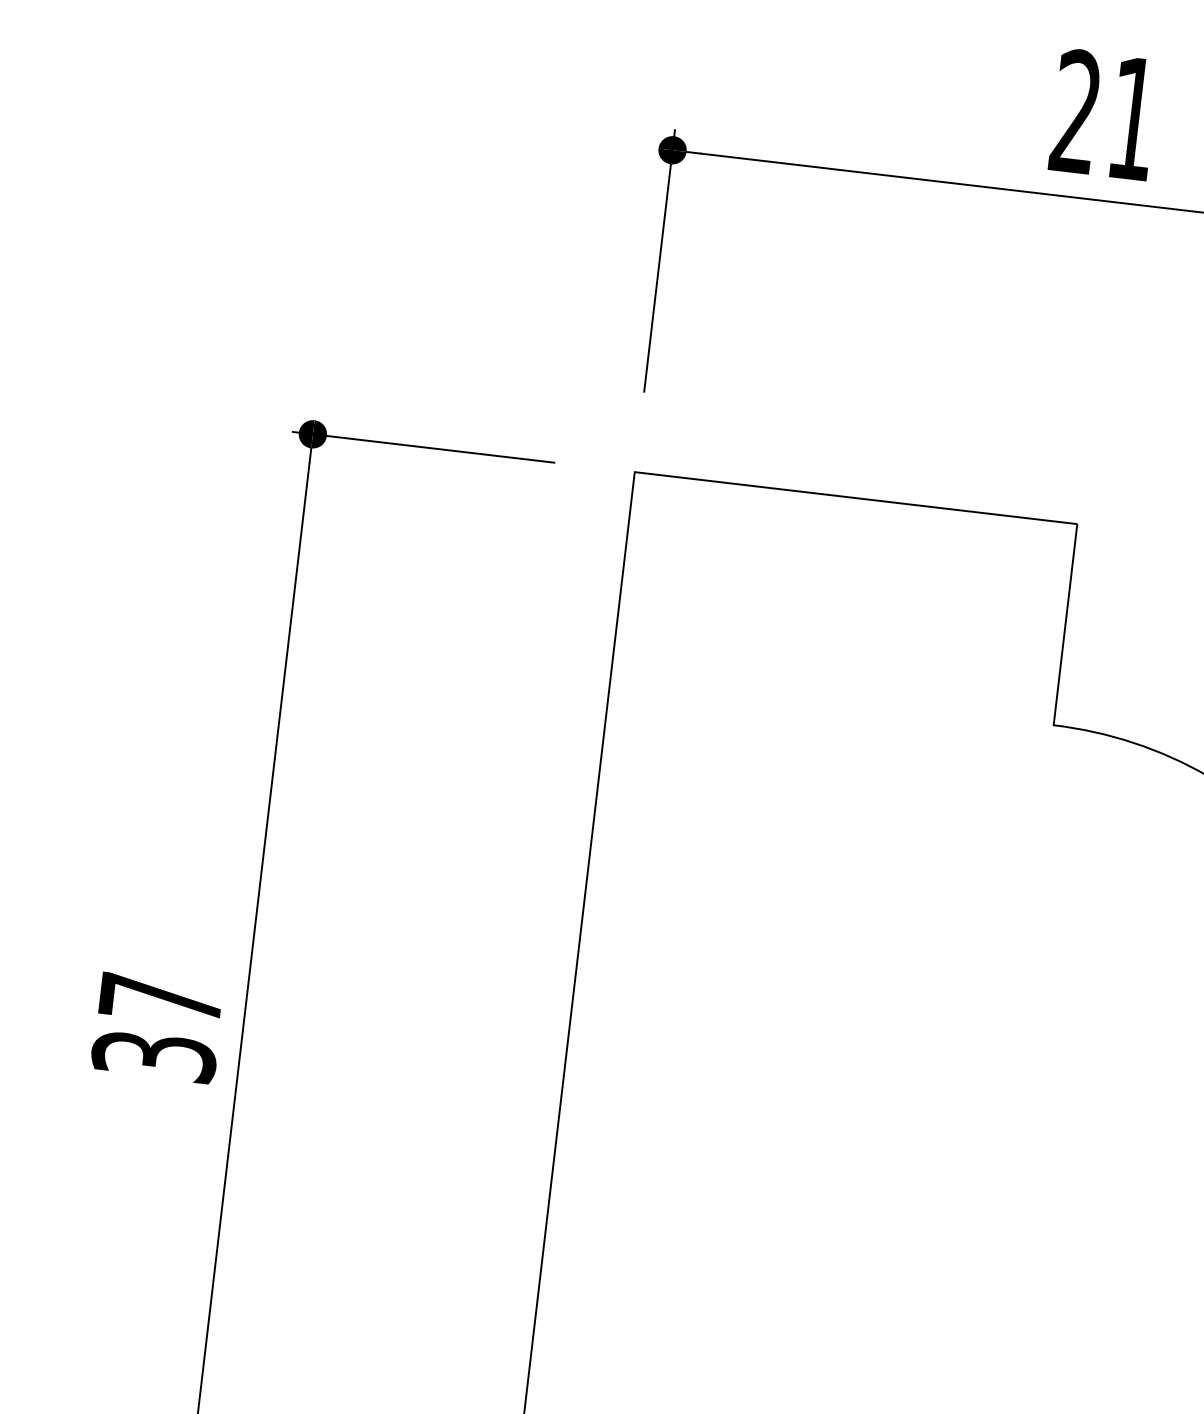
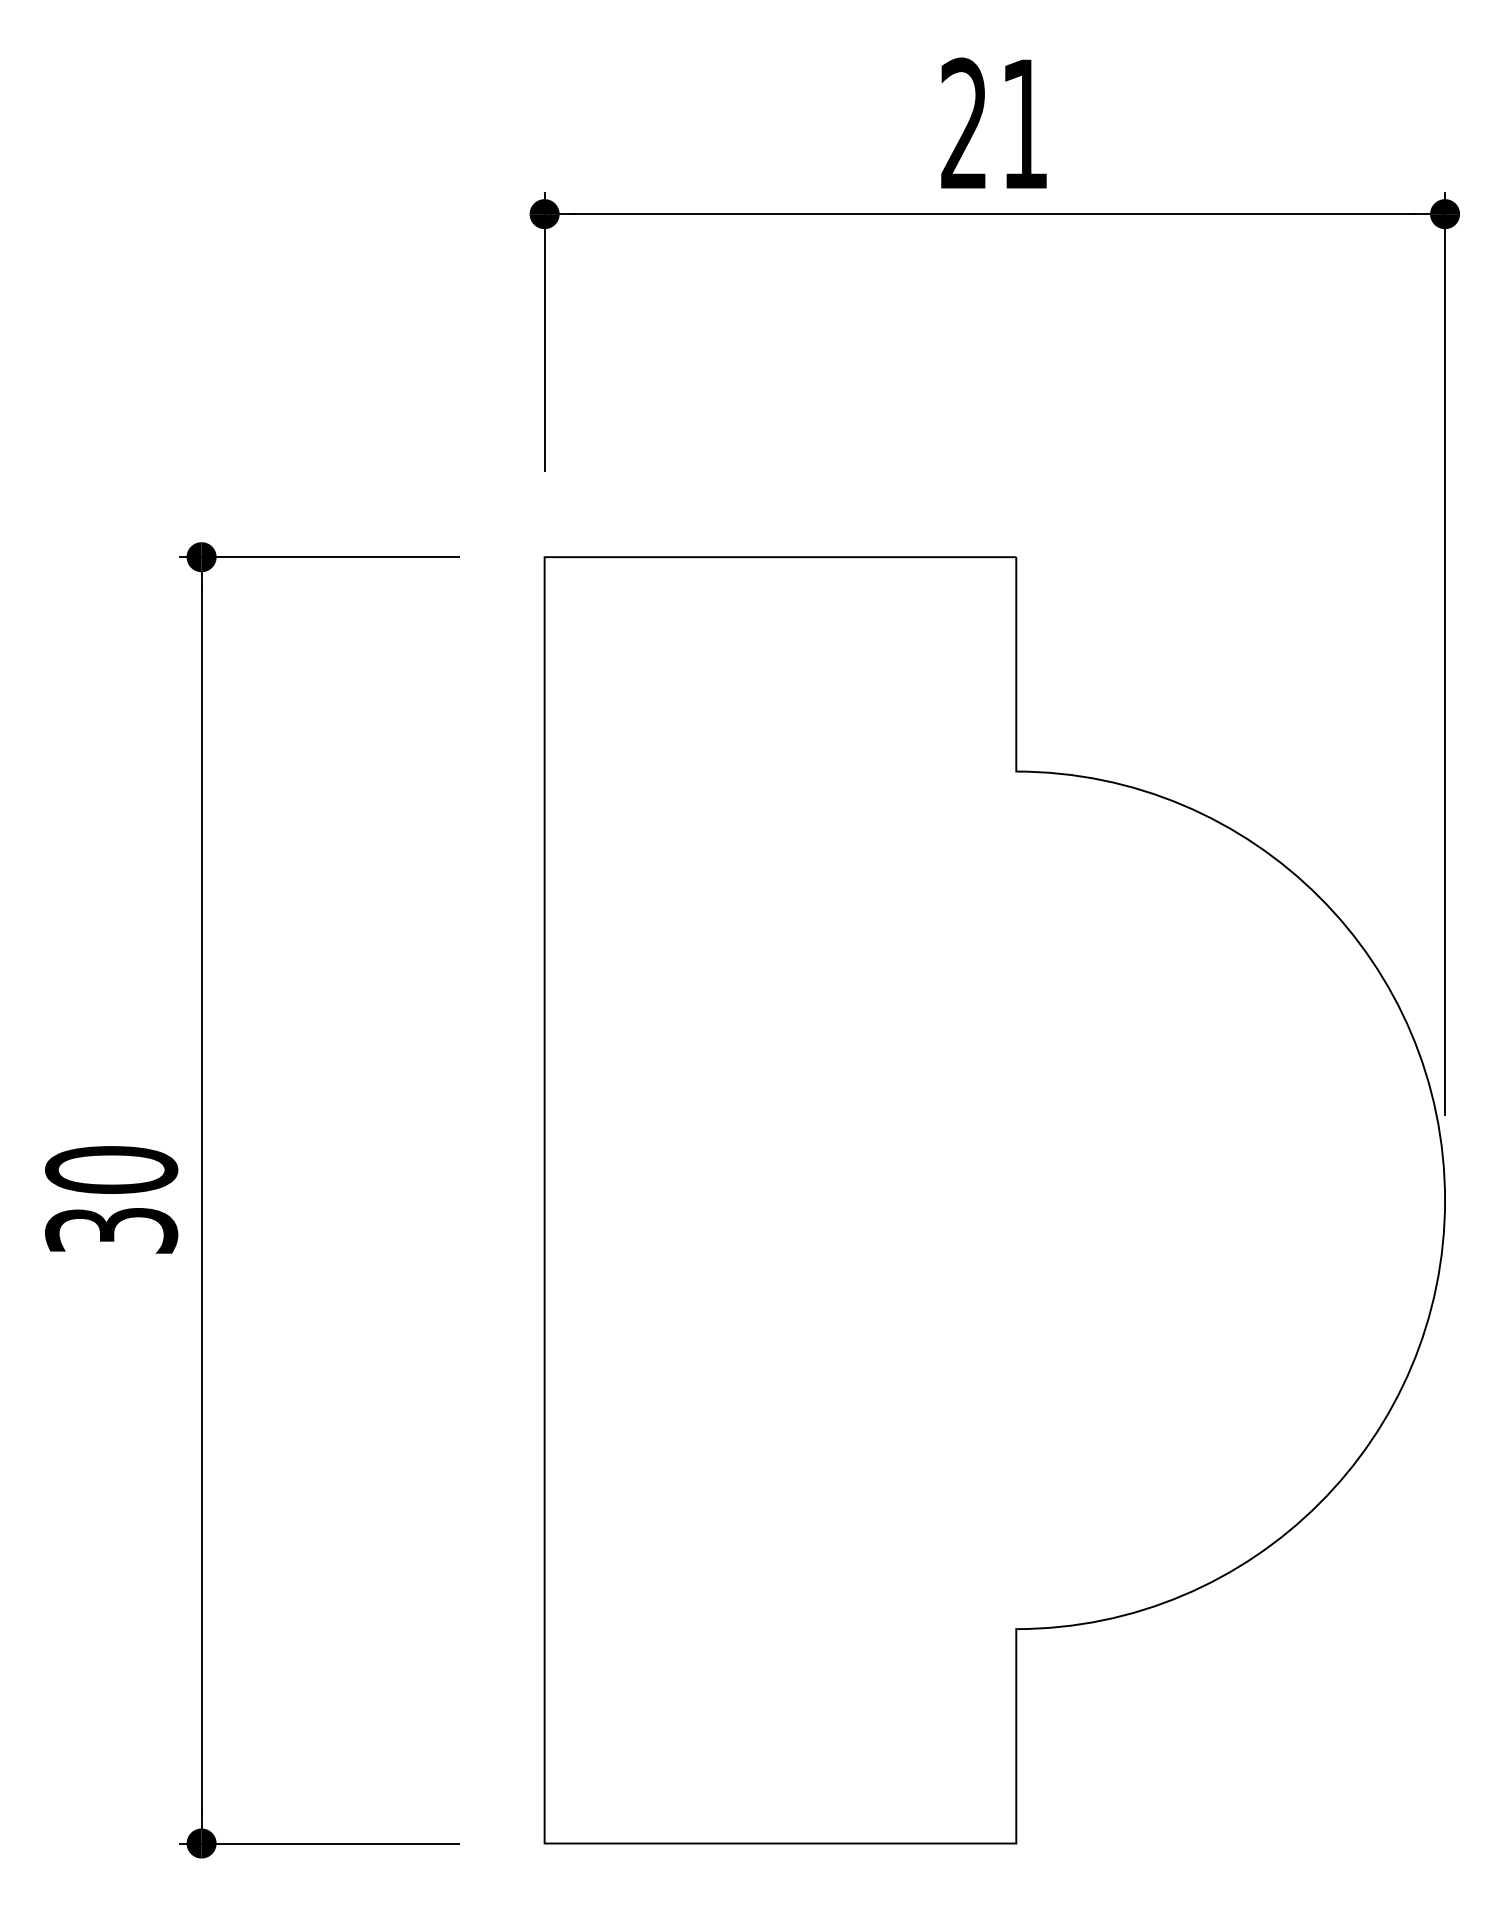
text: (160, 998) -> (111, 1169), 37 -> 30

